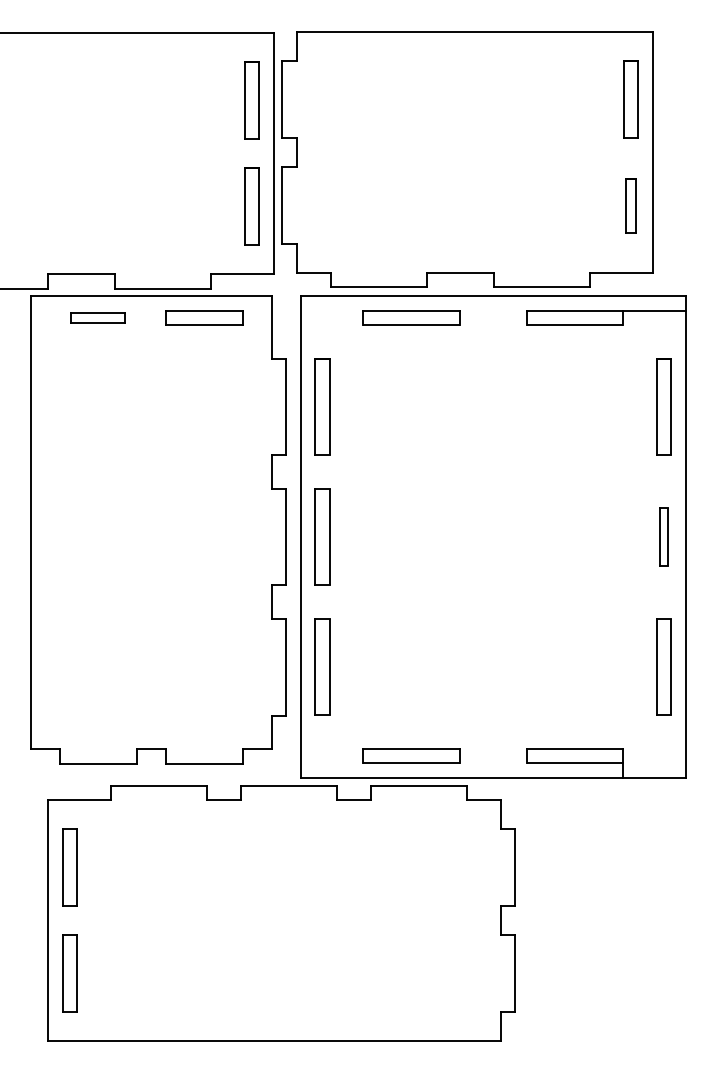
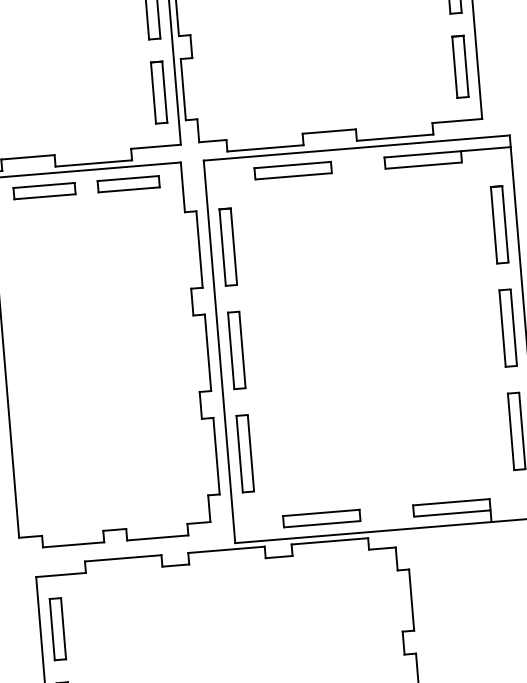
part: (630, 205) -> (459, 66), size x1.43
part: (98, 317) -> (44, 190), size x1.43
part: (663, 536) -> (507, 327), size x1.67

